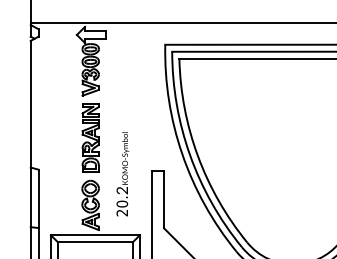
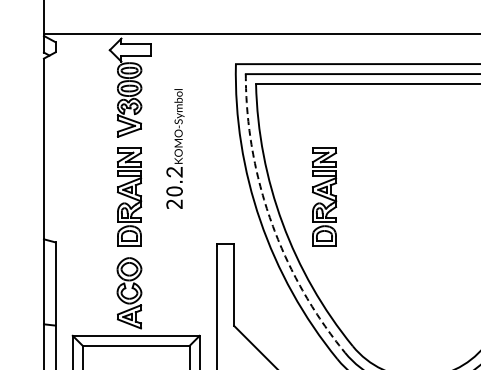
part: (227, 137) -> (324, 196), added
arc: (190, 155) -> (271, 222), solid -> dashed
text: (122, 174) -> (175, 148), moved

